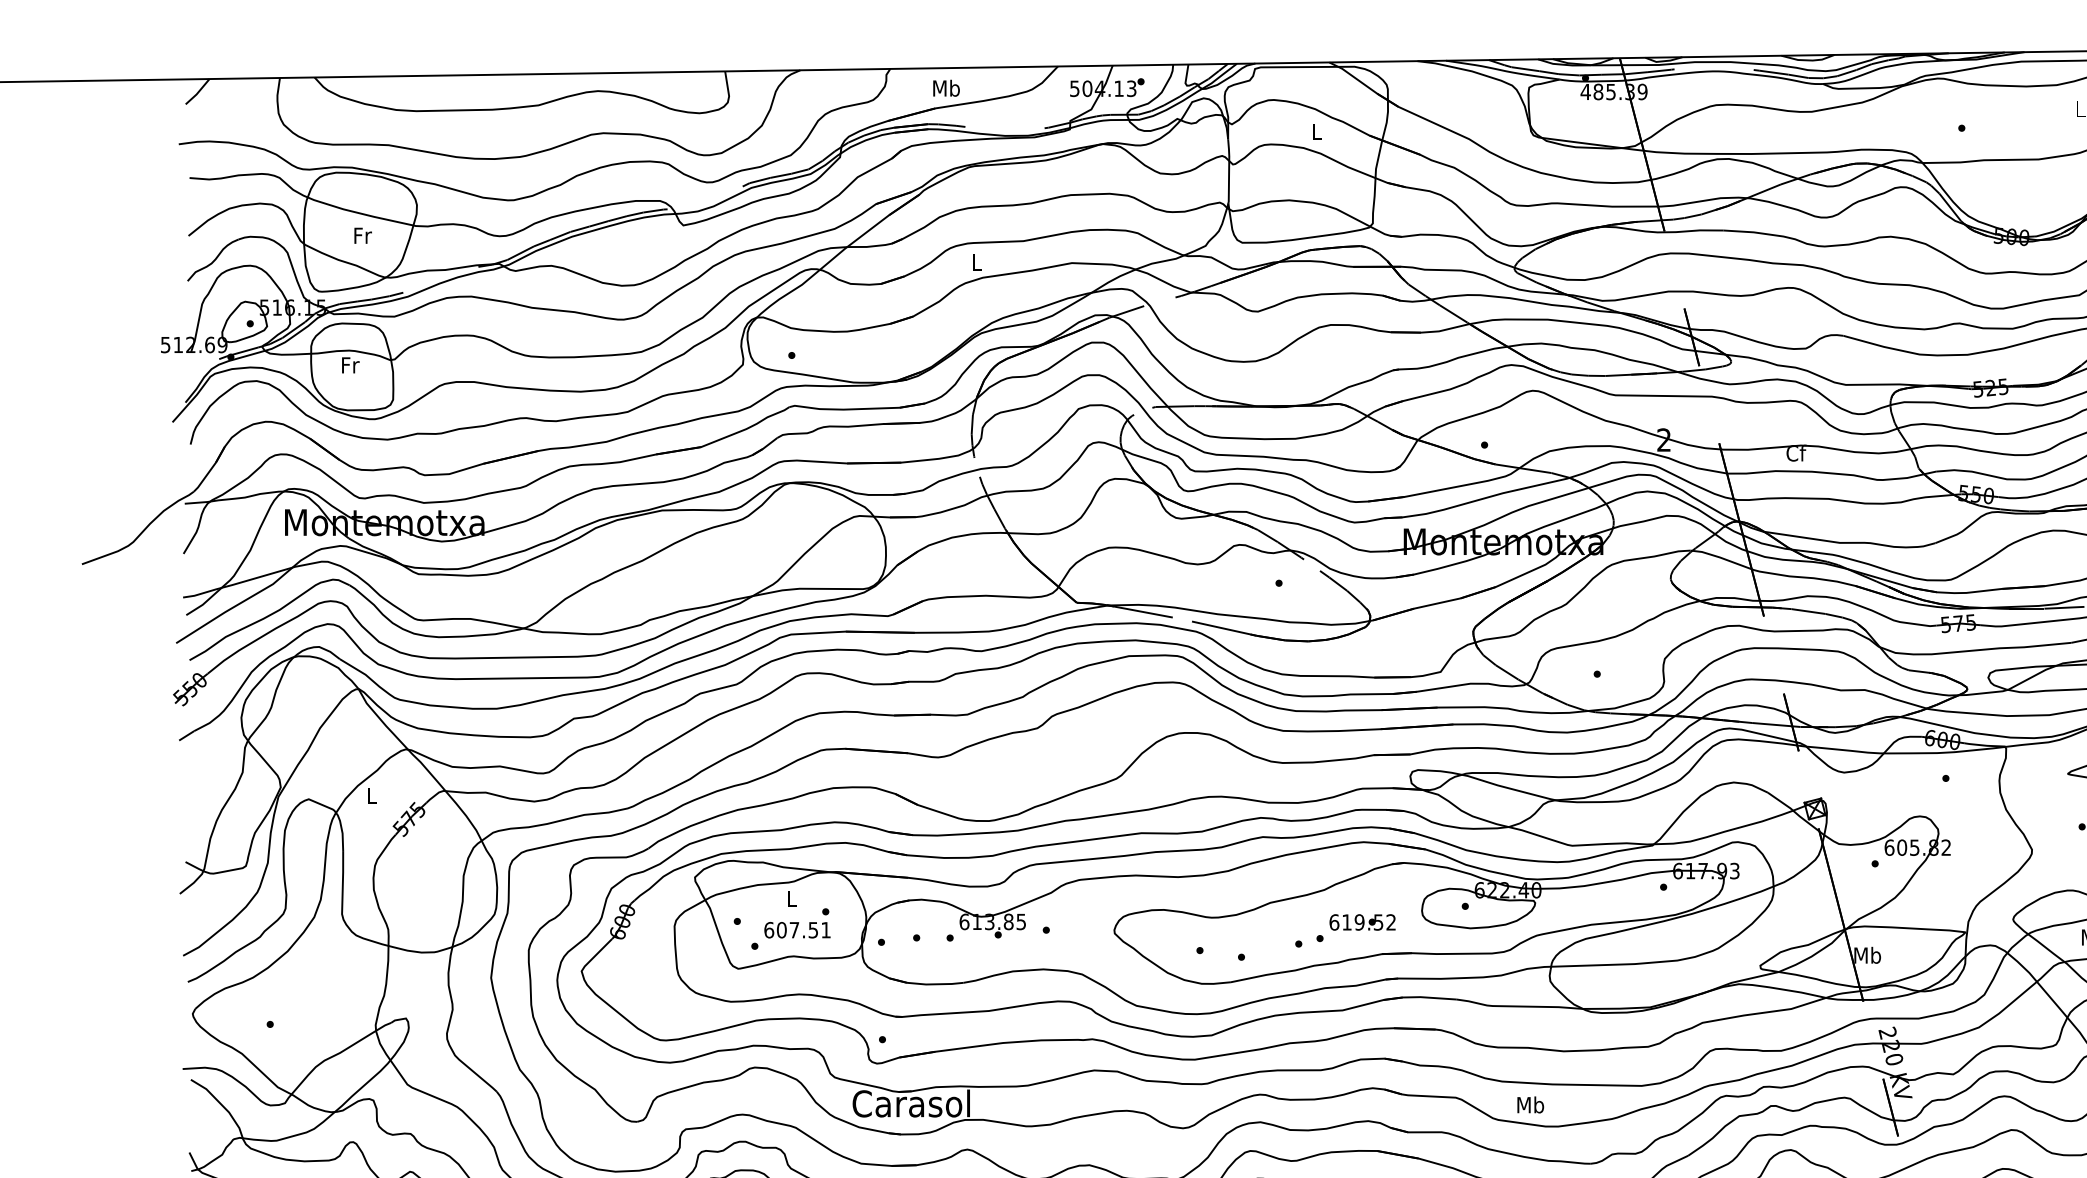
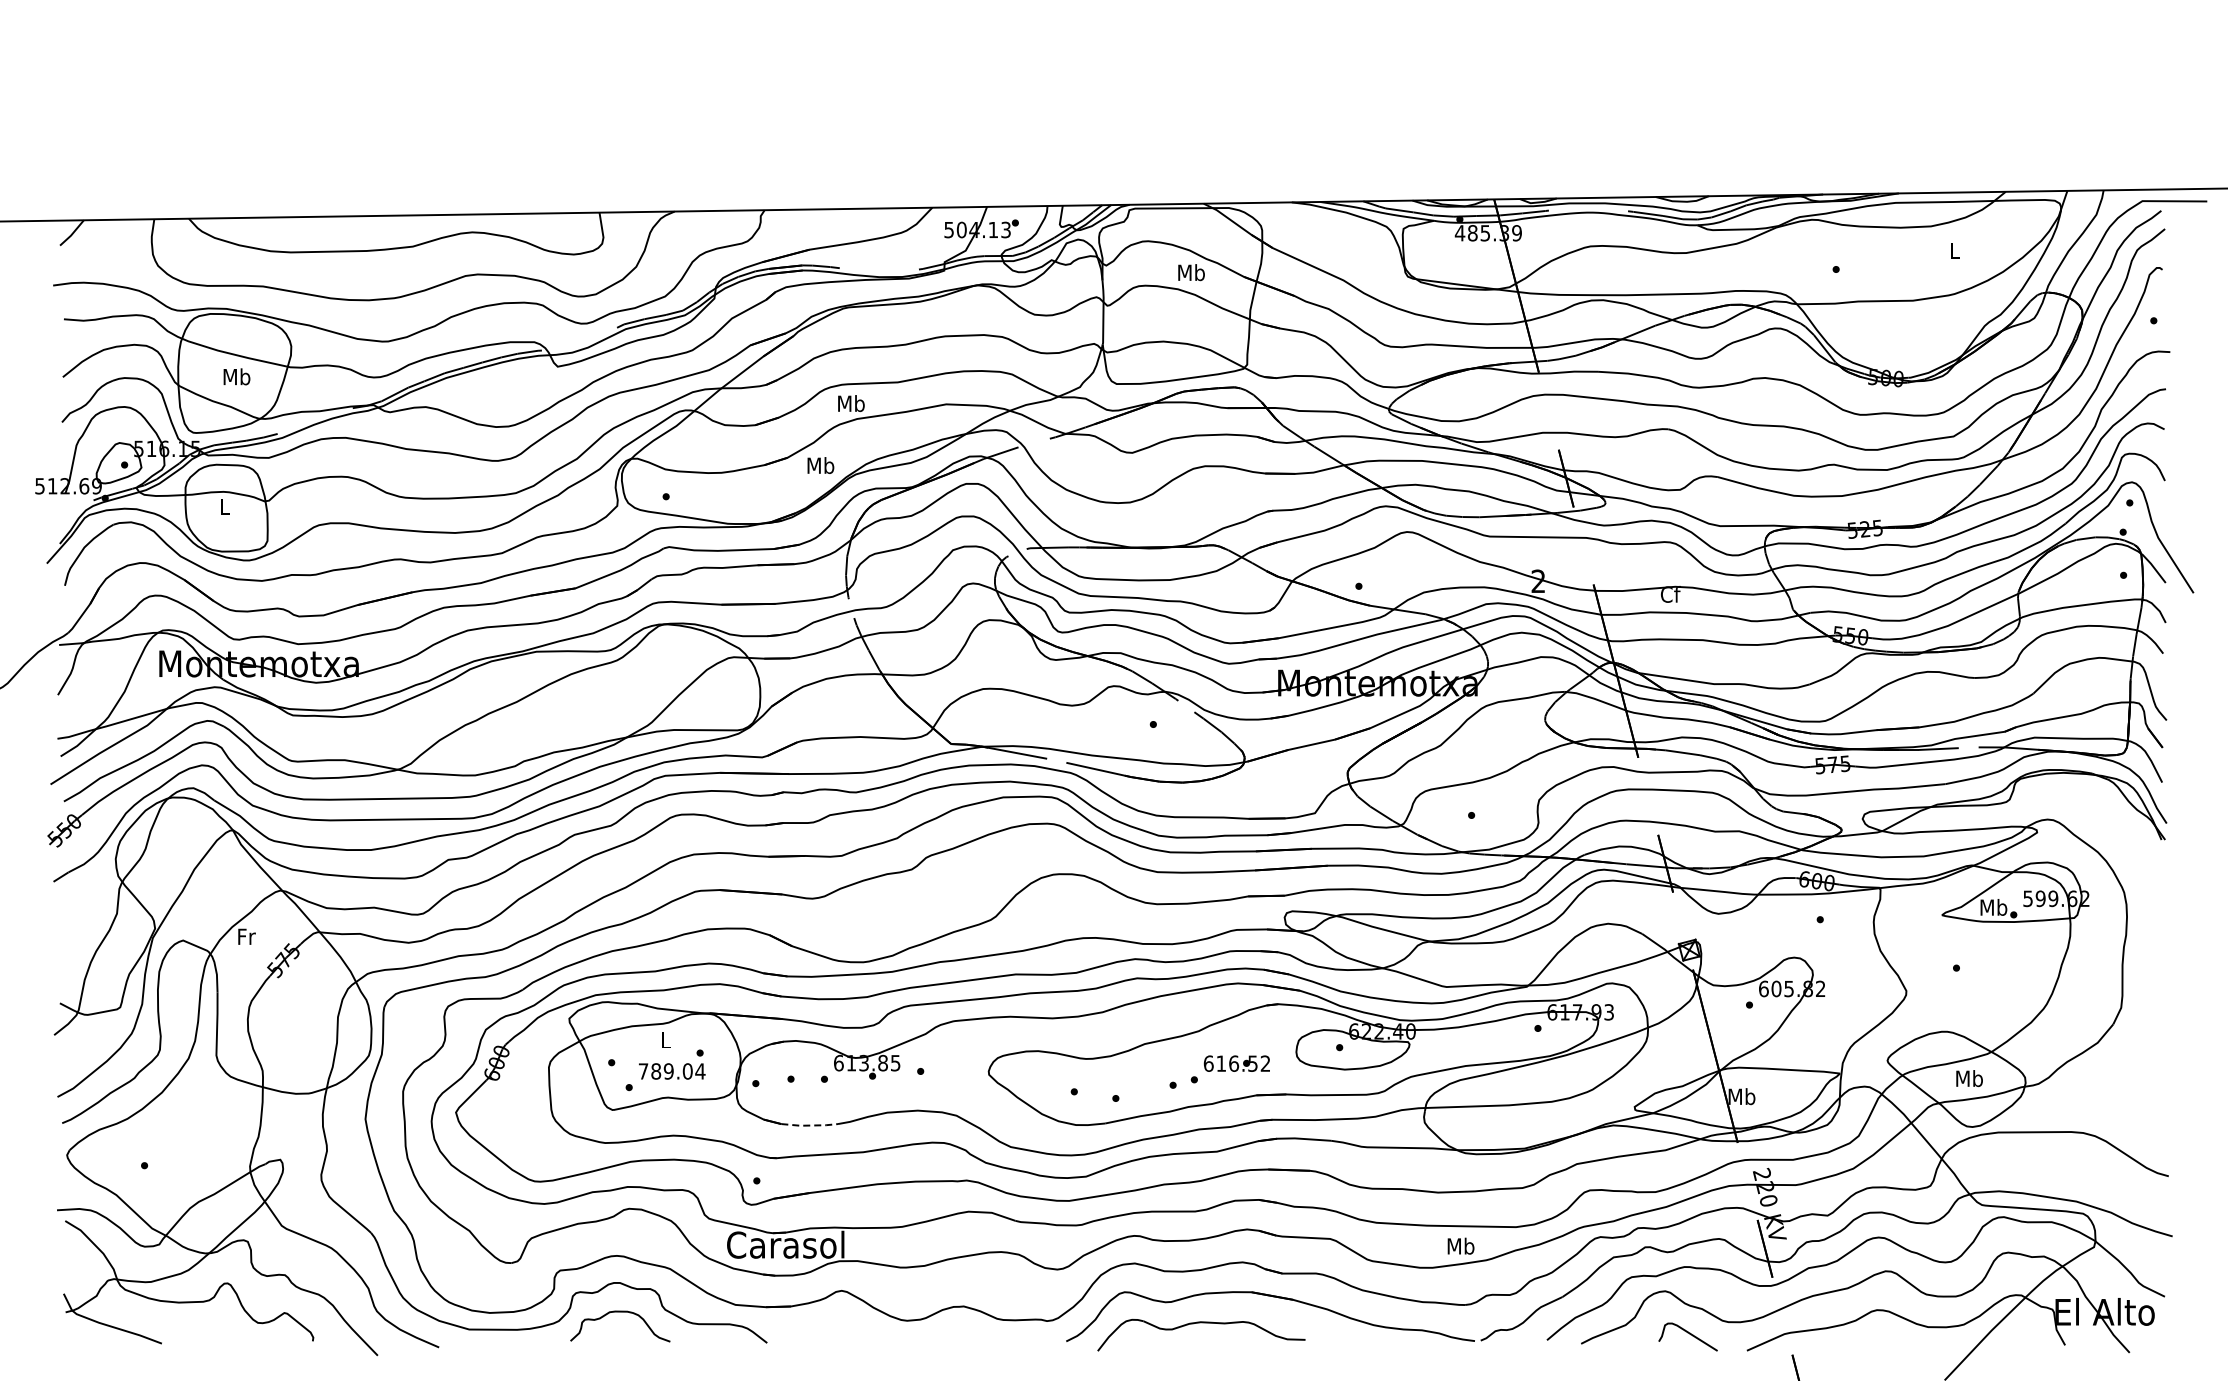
text: (946, 88) -> (820, 465), moved
text: (1317, 131) -> (1191, 272), L -> Mb
text: (362, 235) -> (236, 376), Fr -> Mb
text: (977, 262) -> (851, 403), L -> Mb
text: (350, 365) -> (224, 506), Fr -> L
text: (372, 795) -> (246, 936), L -> Fr
text: (1360, 922) -> (1234, 1063), 619.52 -> 616.52
text: (797, 930) -> (671, 1071), 607.51 -> 789.04
line: (935, 984) -> (809, 1125), solid -> dashed
text: (1530, 1104) -> (1460, 1245), moved

